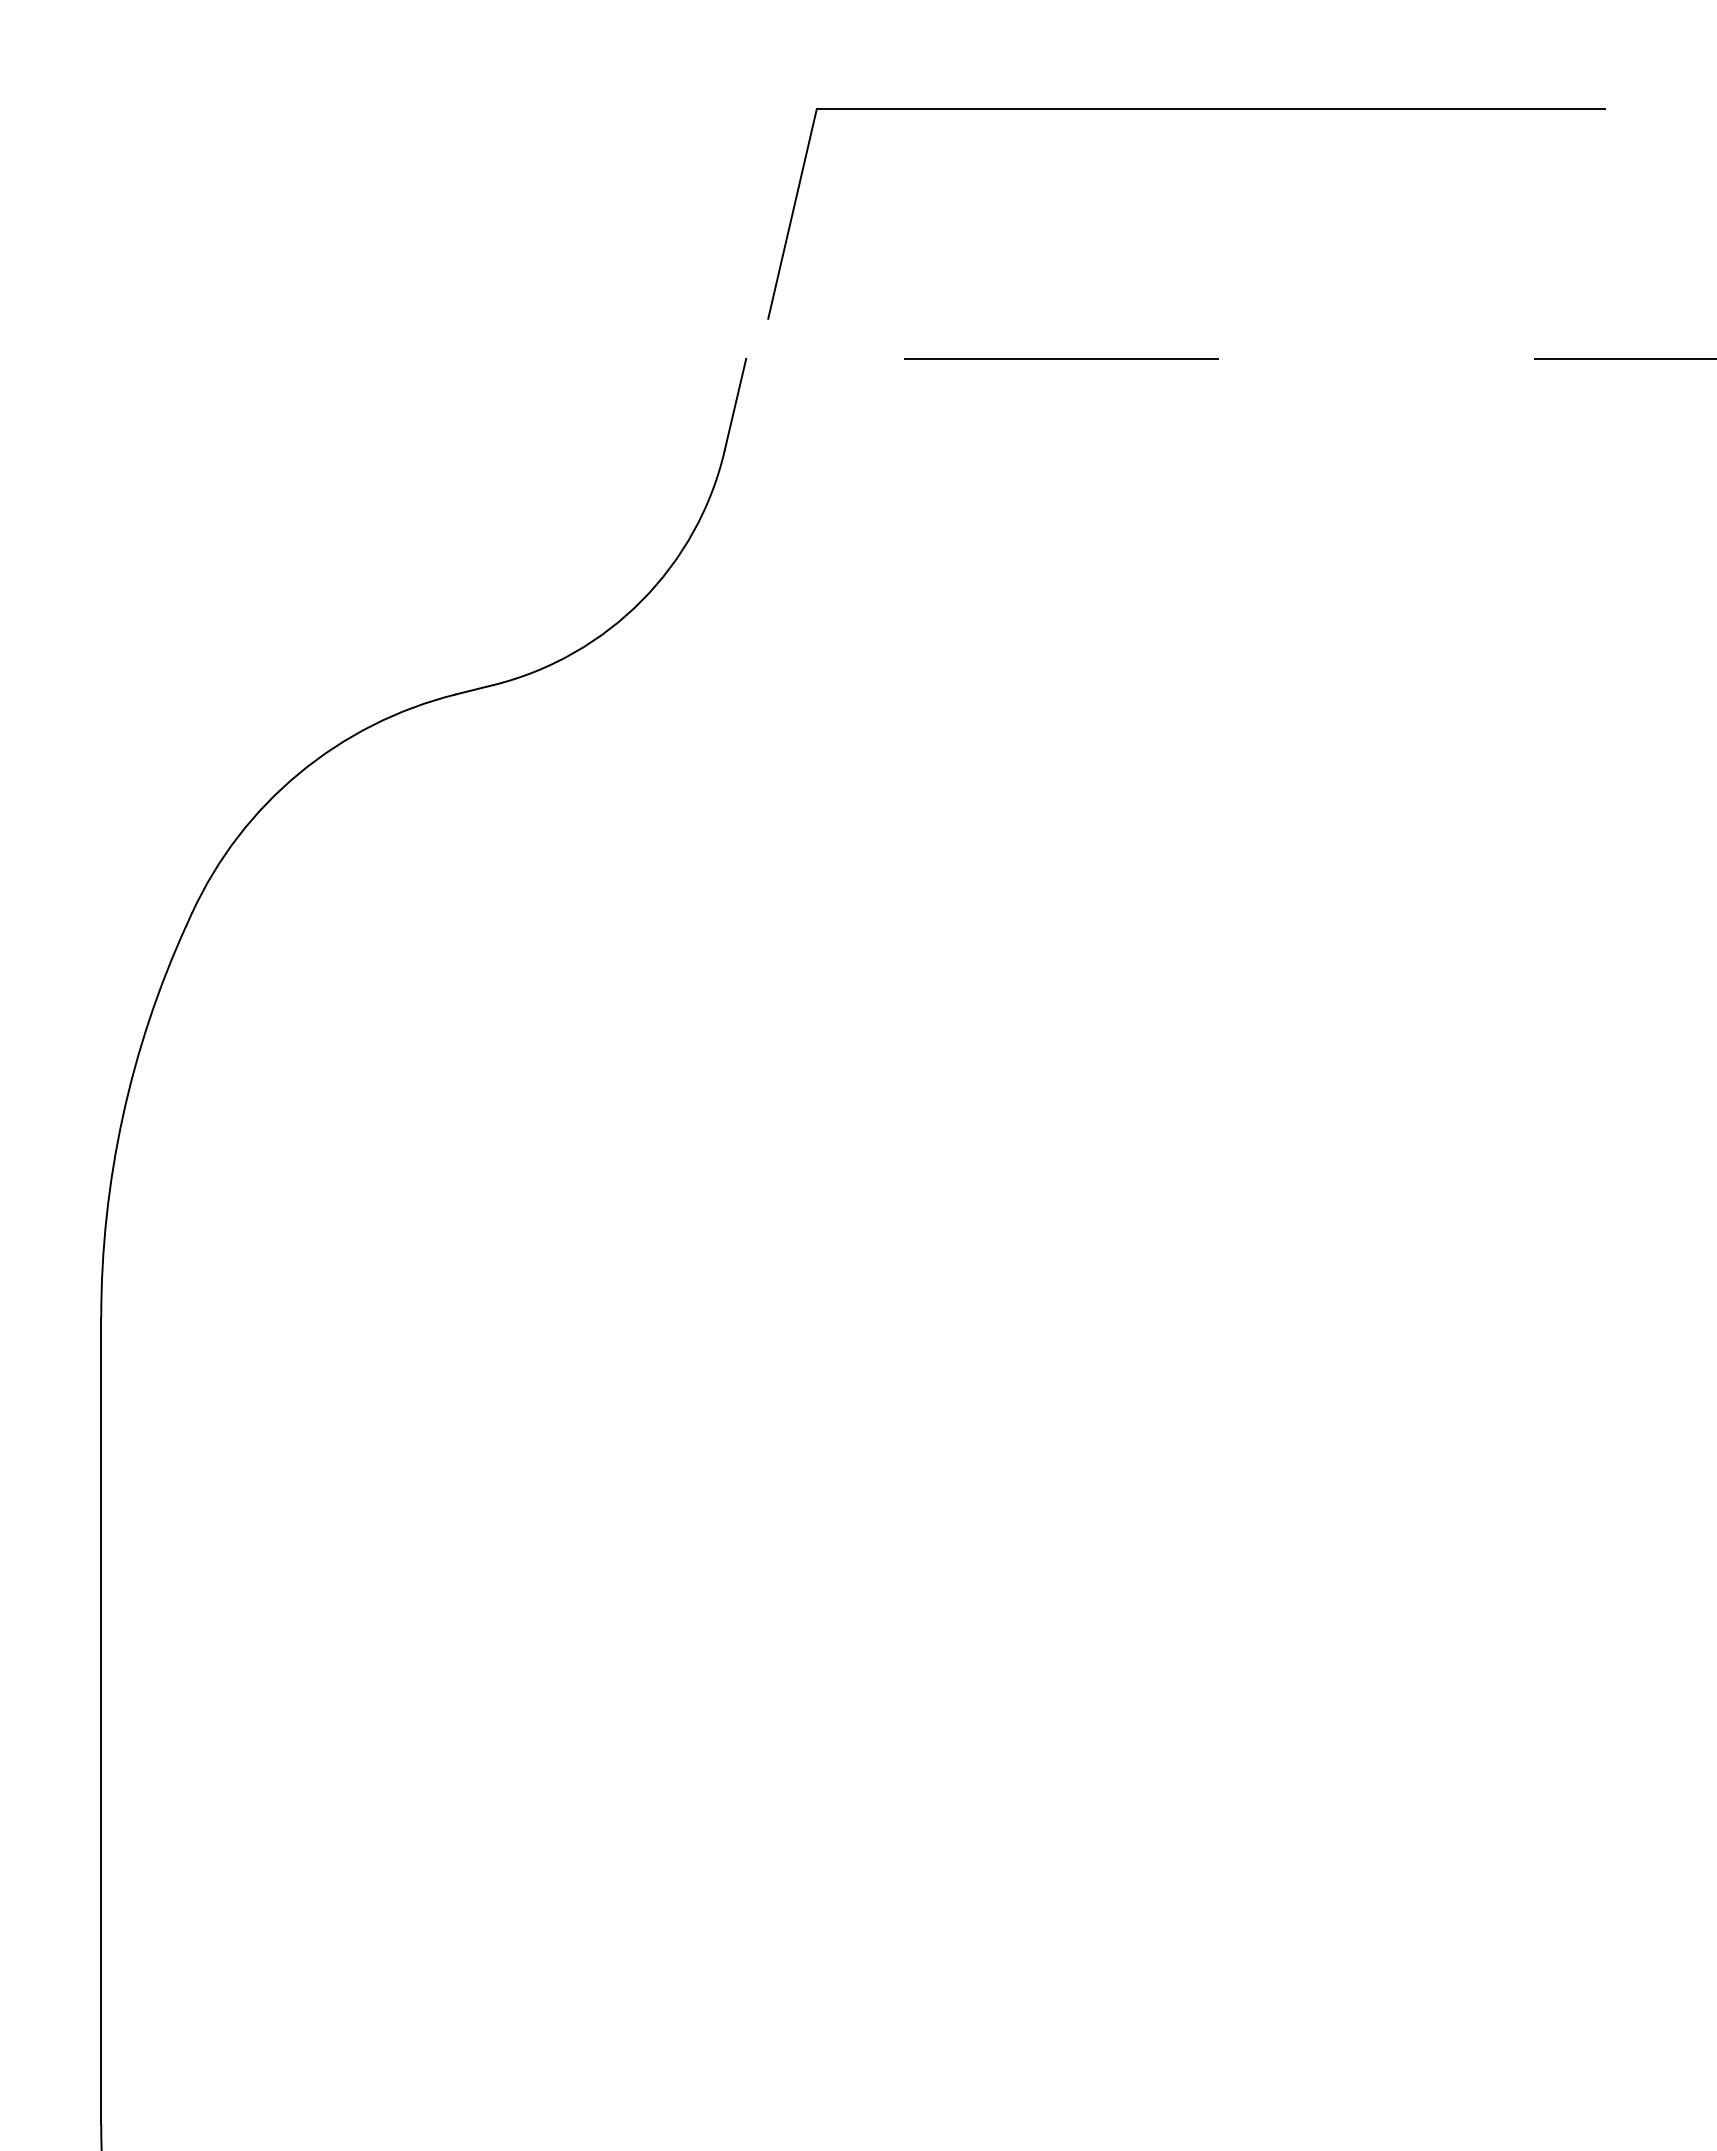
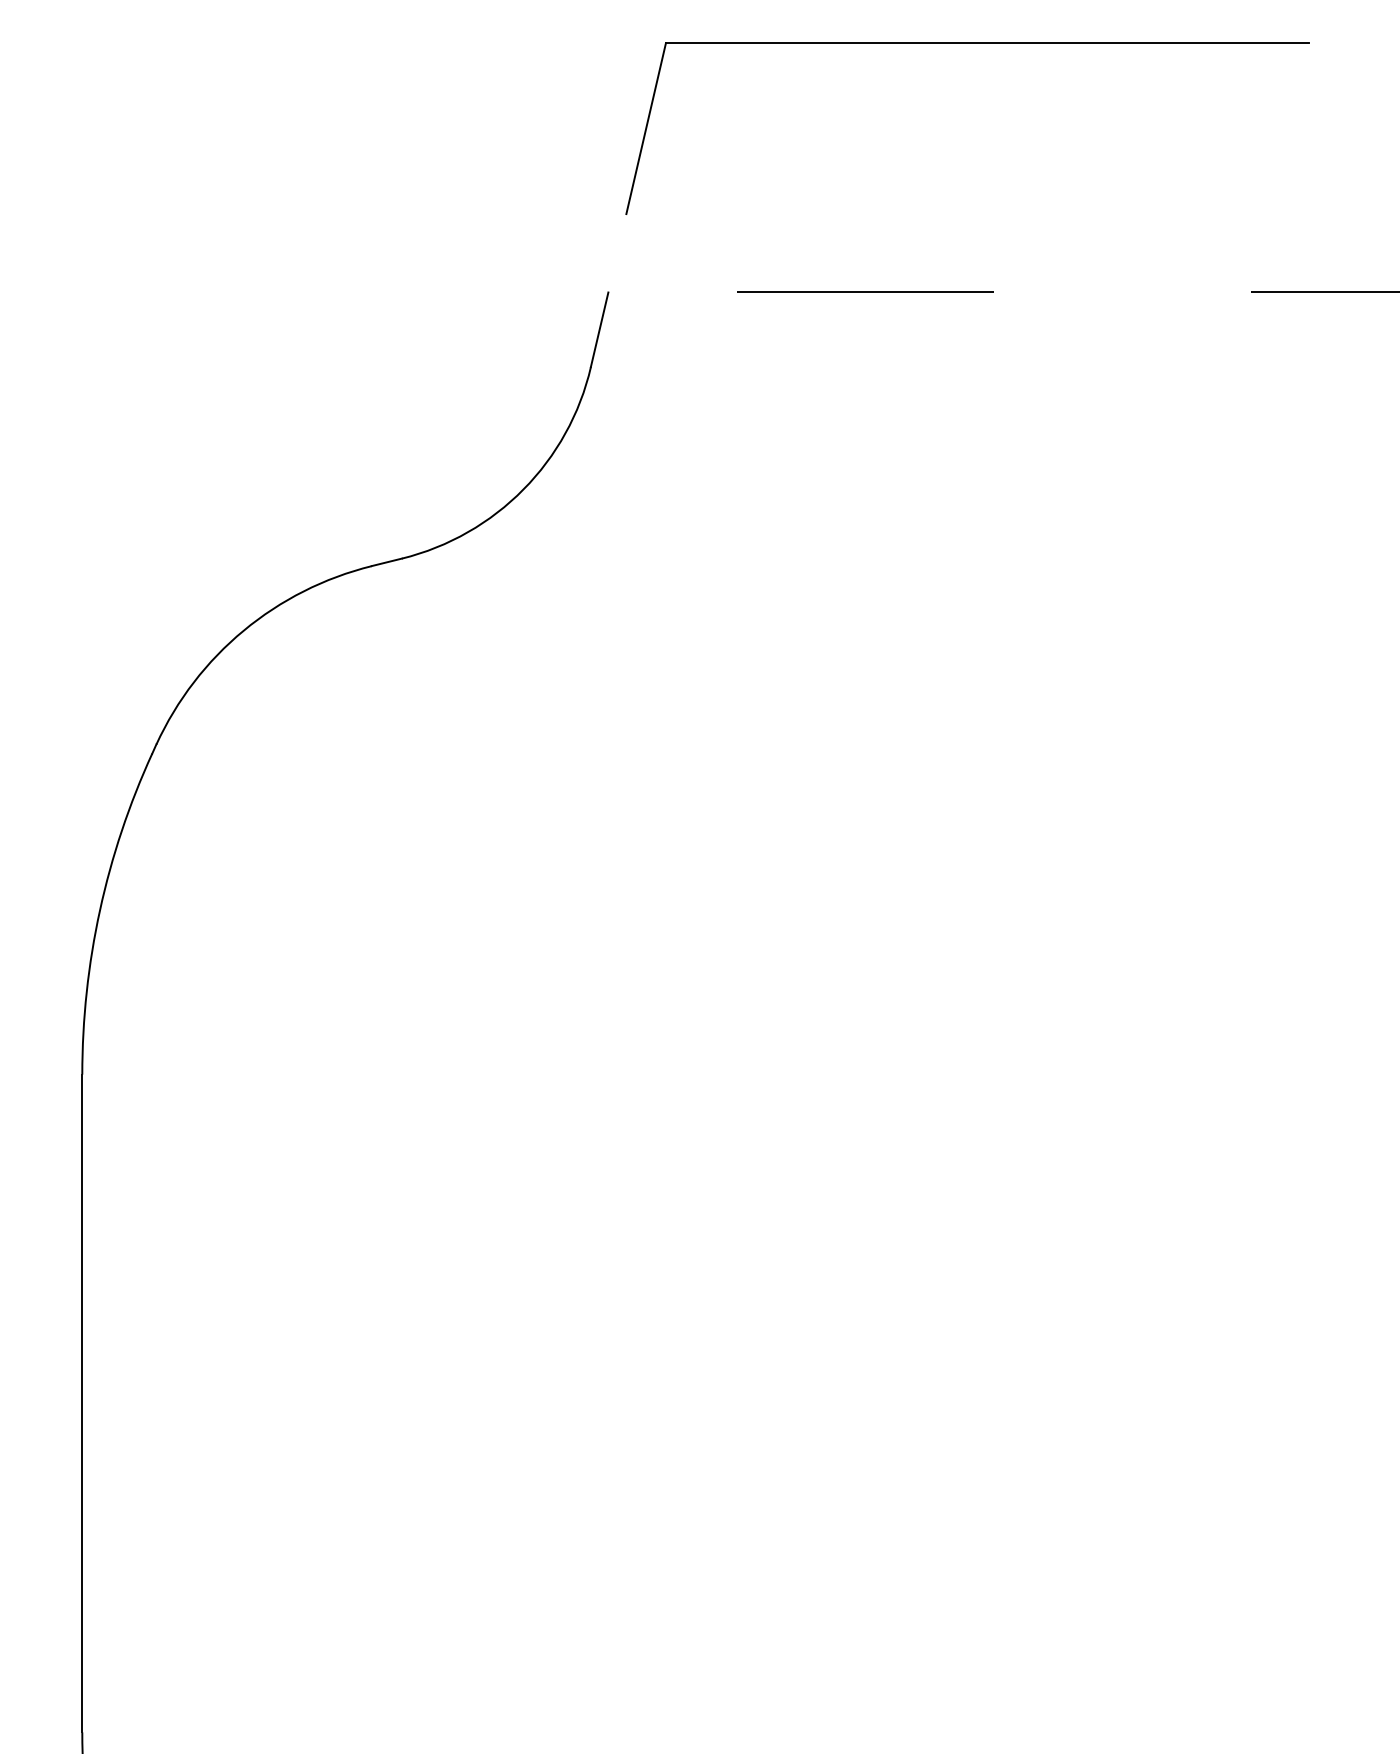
part: (1186, 109) -> (967, 43), moved

